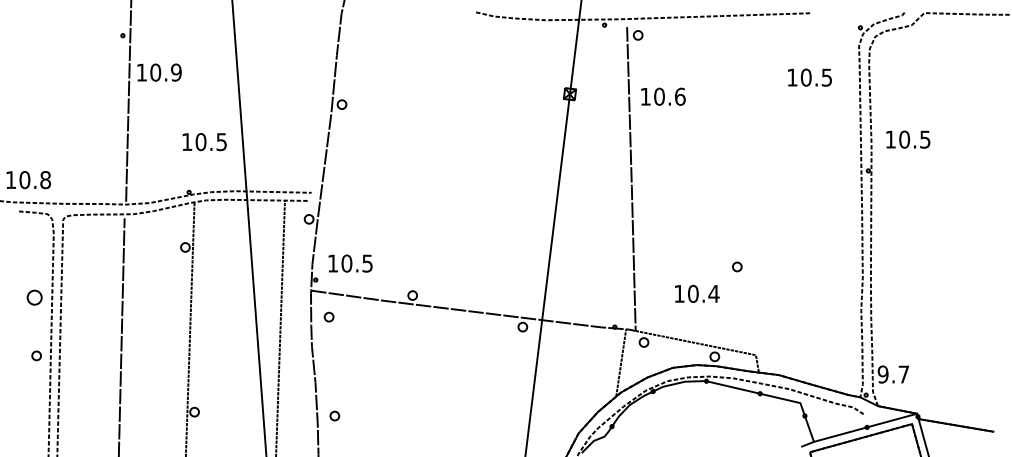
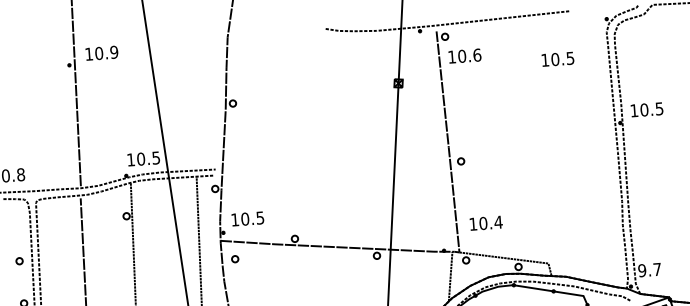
text: (159, 72) -> (101, 53), moved
text: (809, 77) -> (557, 59), moved
text: (663, 96) -> (465, 55), moved
text: (908, 139) -> (647, 109), moved
text: (204, 142) -> (143, 159), moved
part: (737, 266) -> (461, 161), moved
text: (697, 293) -> (486, 222), moved
part: (34, 297) -> (19, 261), size x0.62

